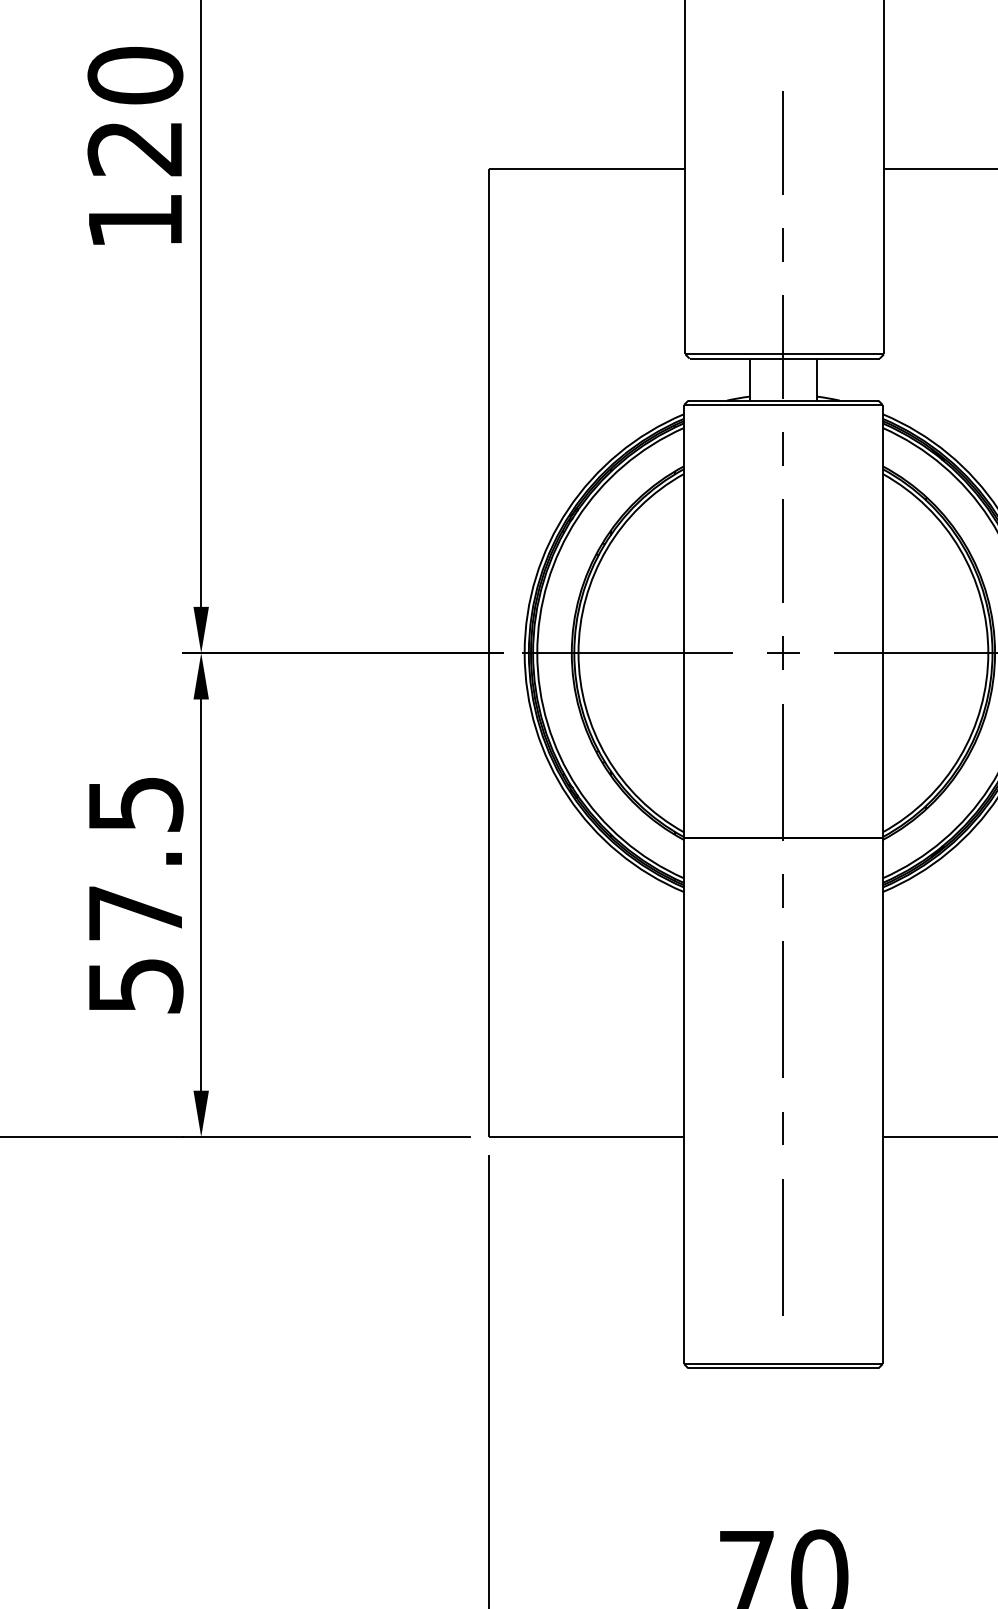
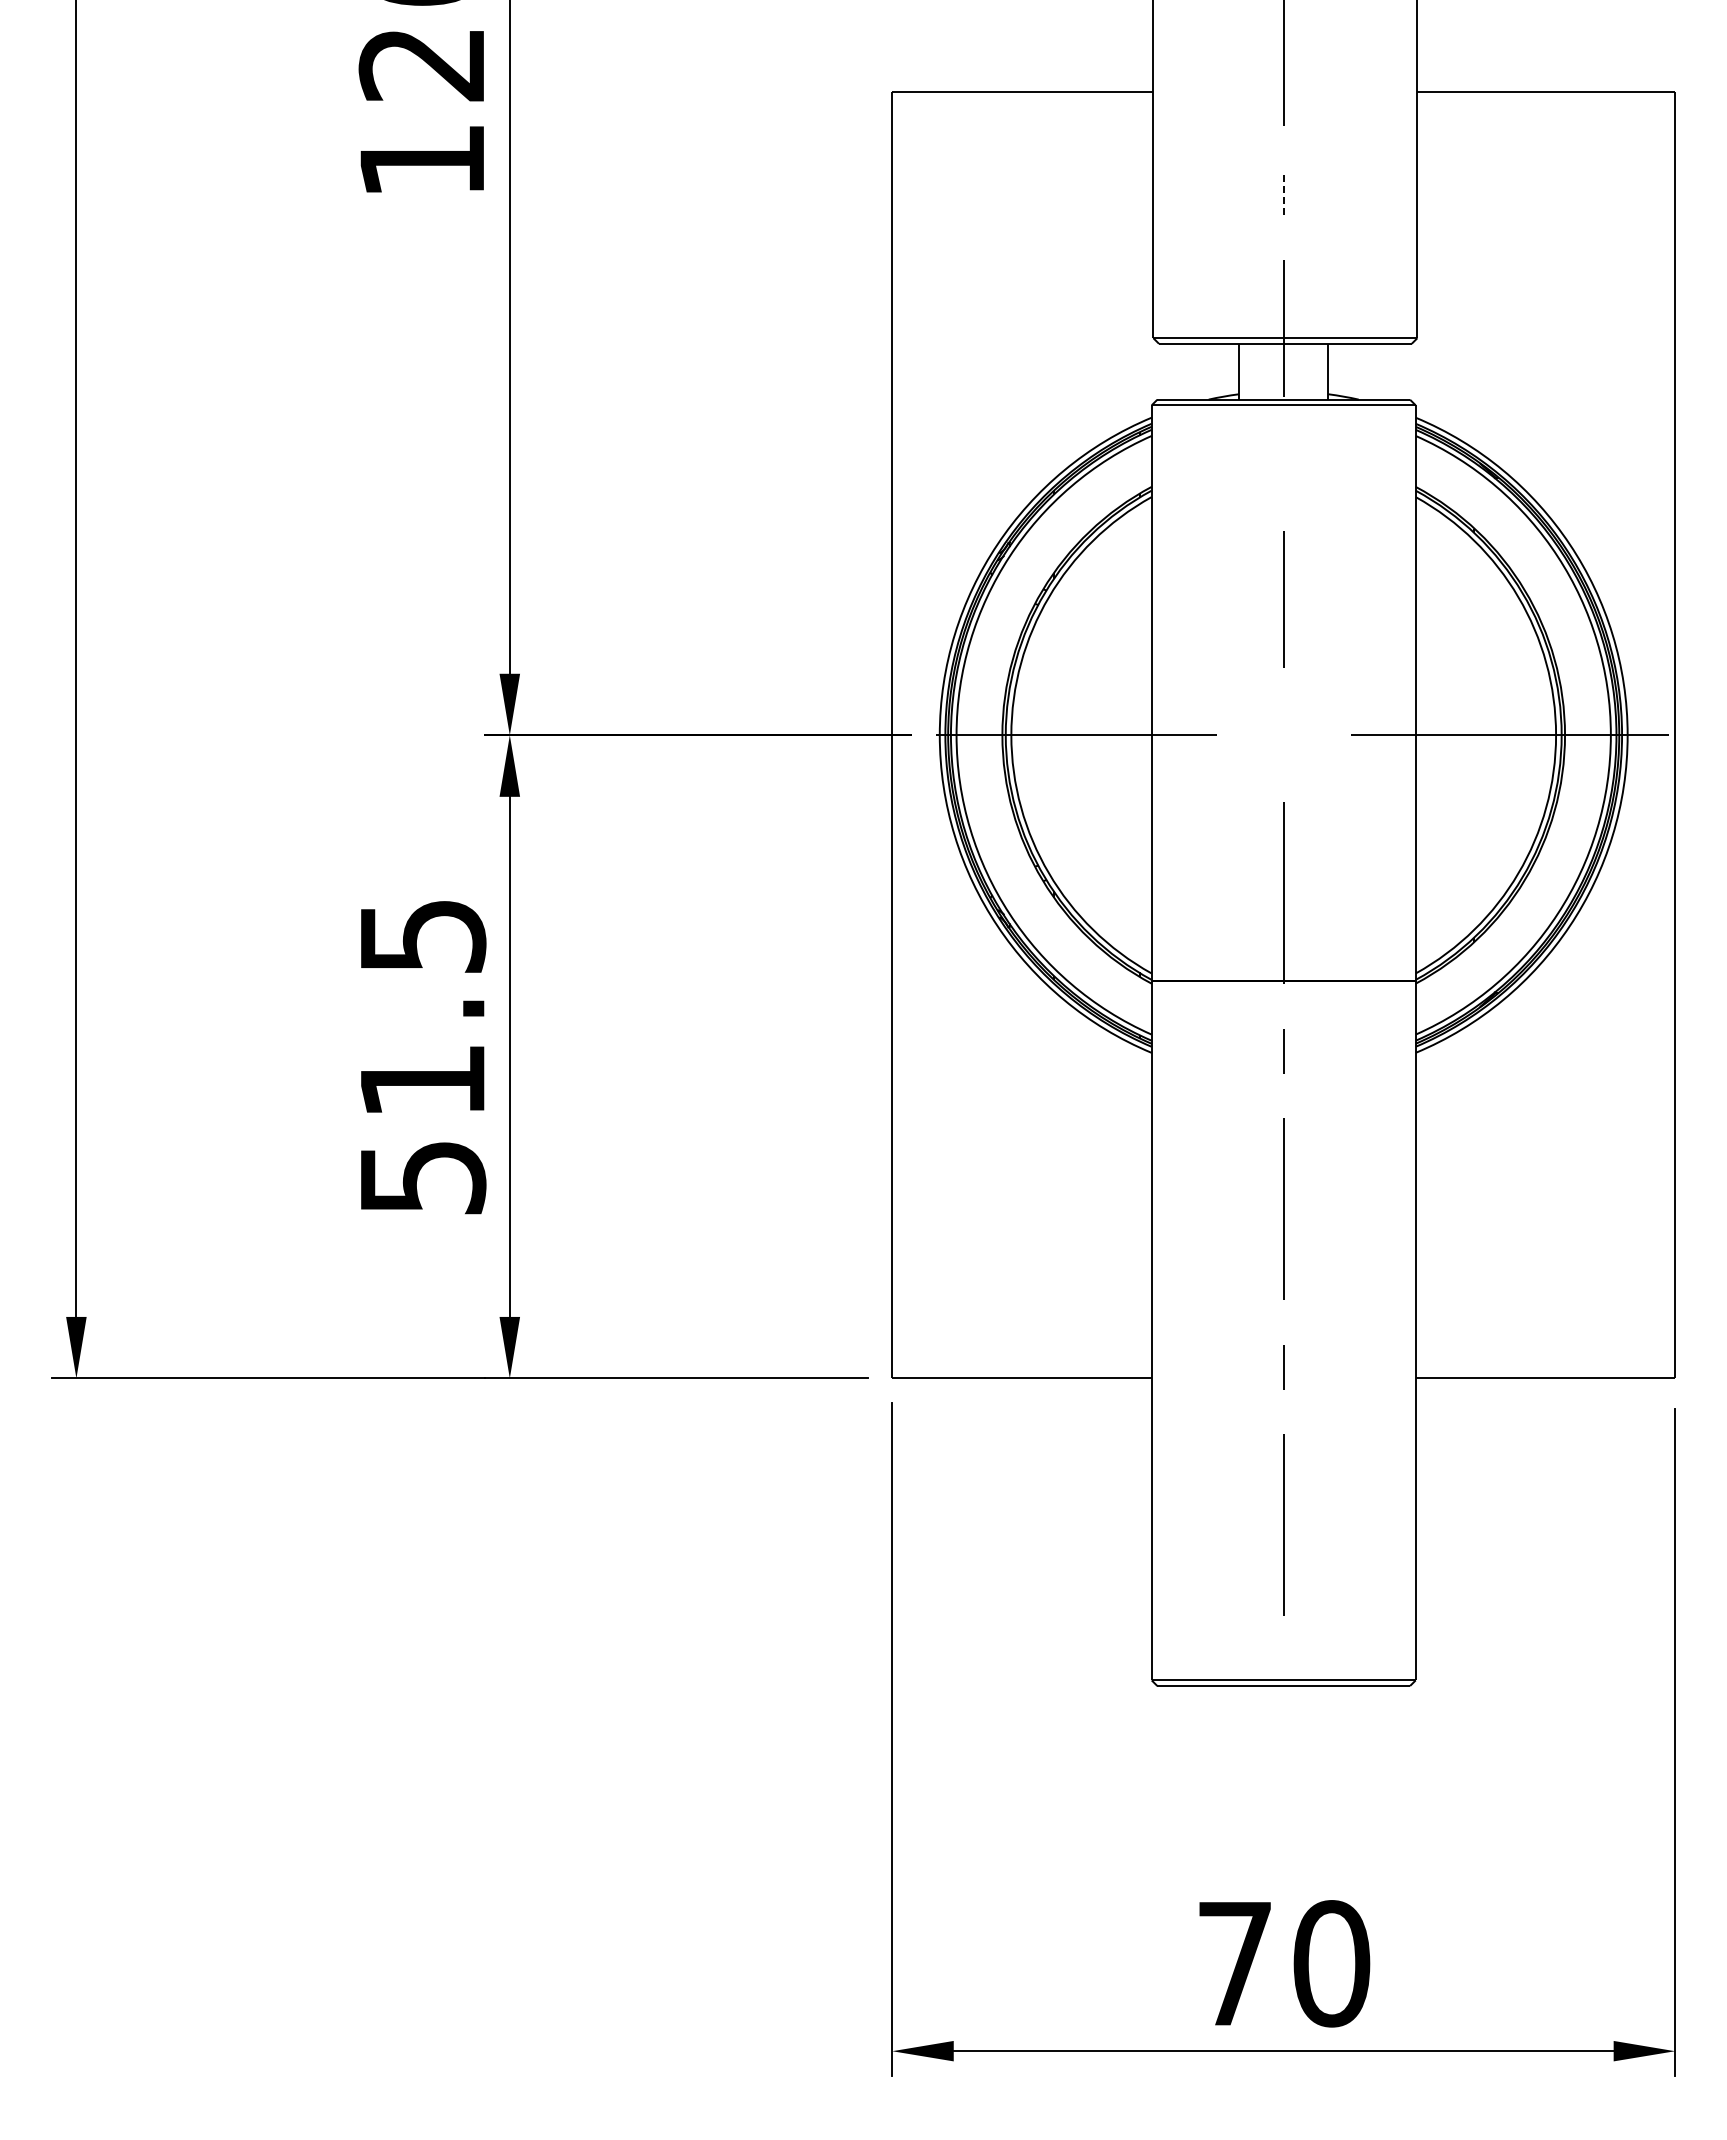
line: (783, 244) -> (1283, 192), solid -> dashed
line: (783, 448) -> (1283, 463), removed
part: (783, 653) -> (1283, 735), removed
text: (135, 912) -> (422, 1080), 57.5 -> 51.5

